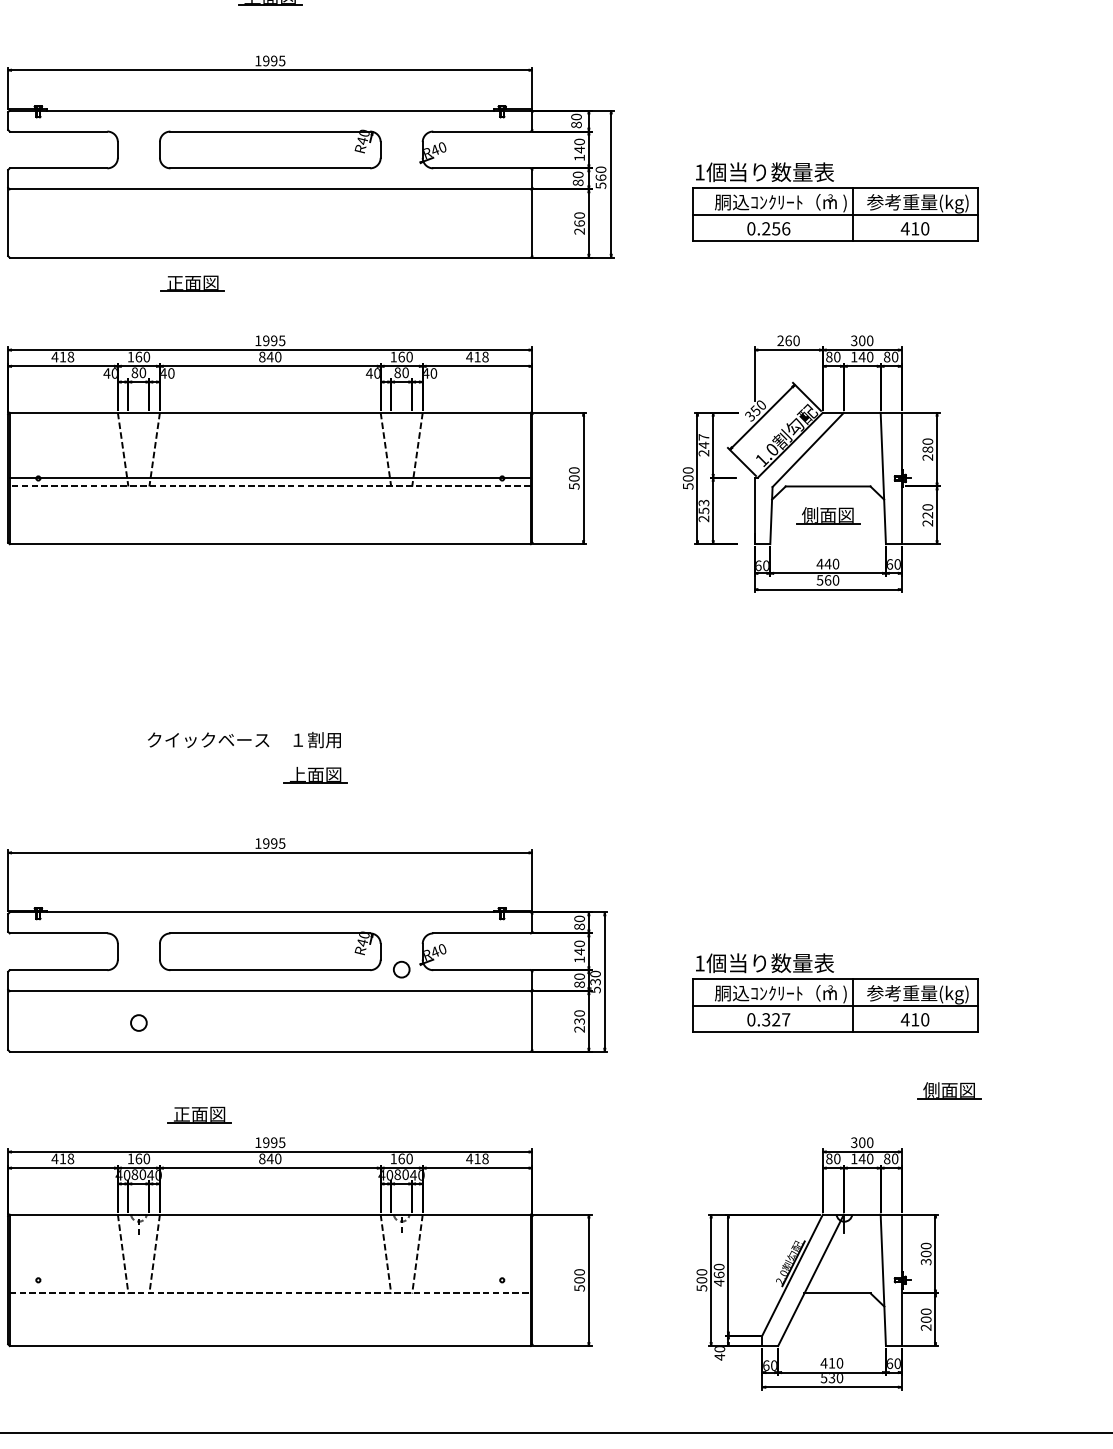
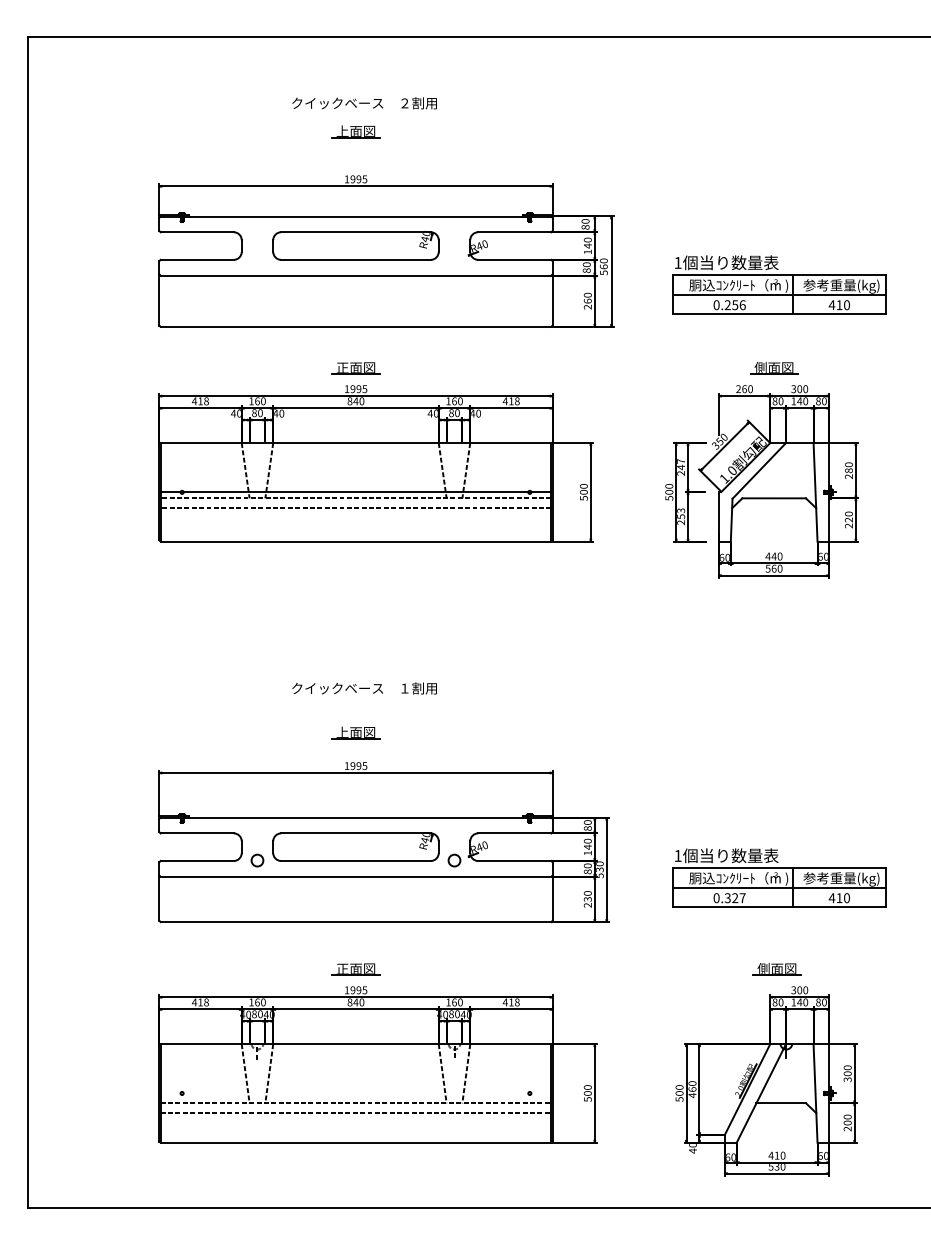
part: (192, 283) -> (355, 368), moved
line: (269, 500) -> (355, 508), added
part: (828, 514) -> (774, 367), moved
text: (244, 740) -> (364, 688), moved
part: (314, 774) -> (355, 732), moved
circle: (138, 1022) -> (257, 860), moved
part: (948, 1090) -> (776, 969), moved
part: (198, 1114) -> (355, 969), moved
line: (269, 1307) -> (355, 1113), added

